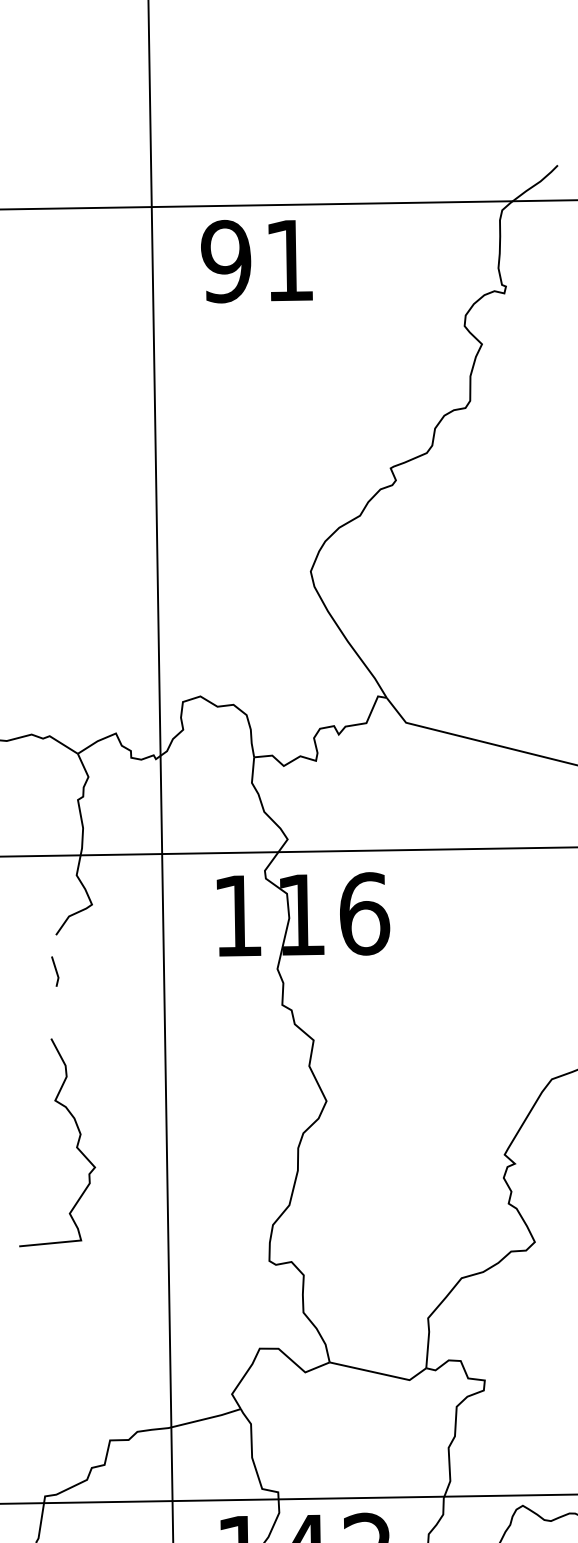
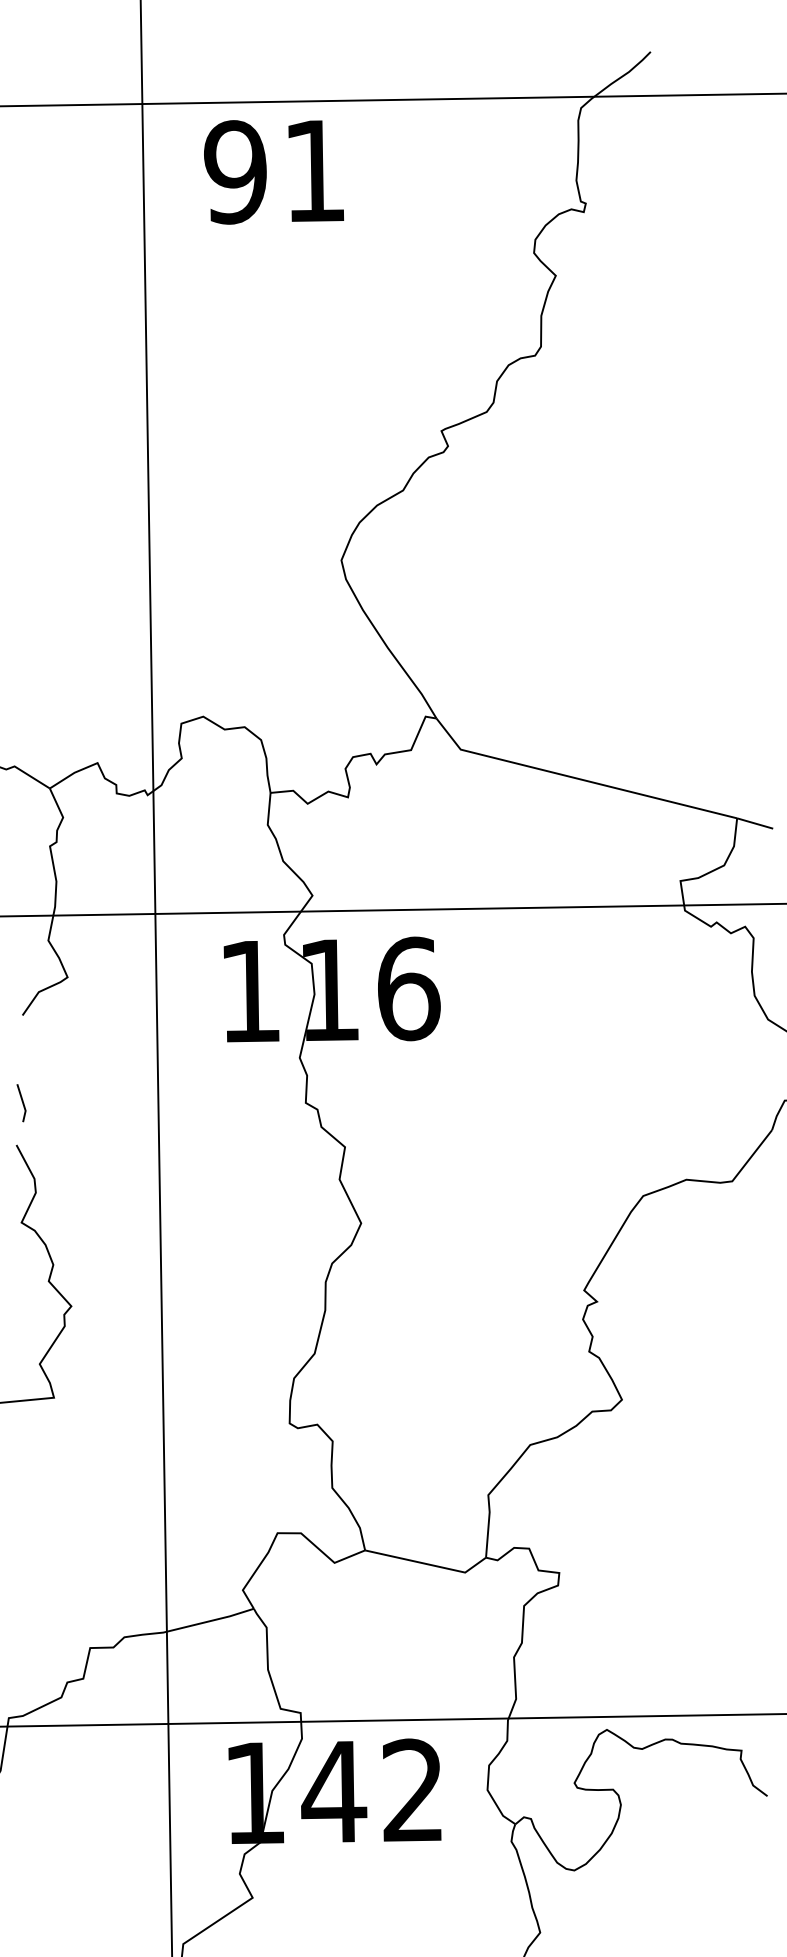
line: (56, 971) -> (22, 1103), moved

